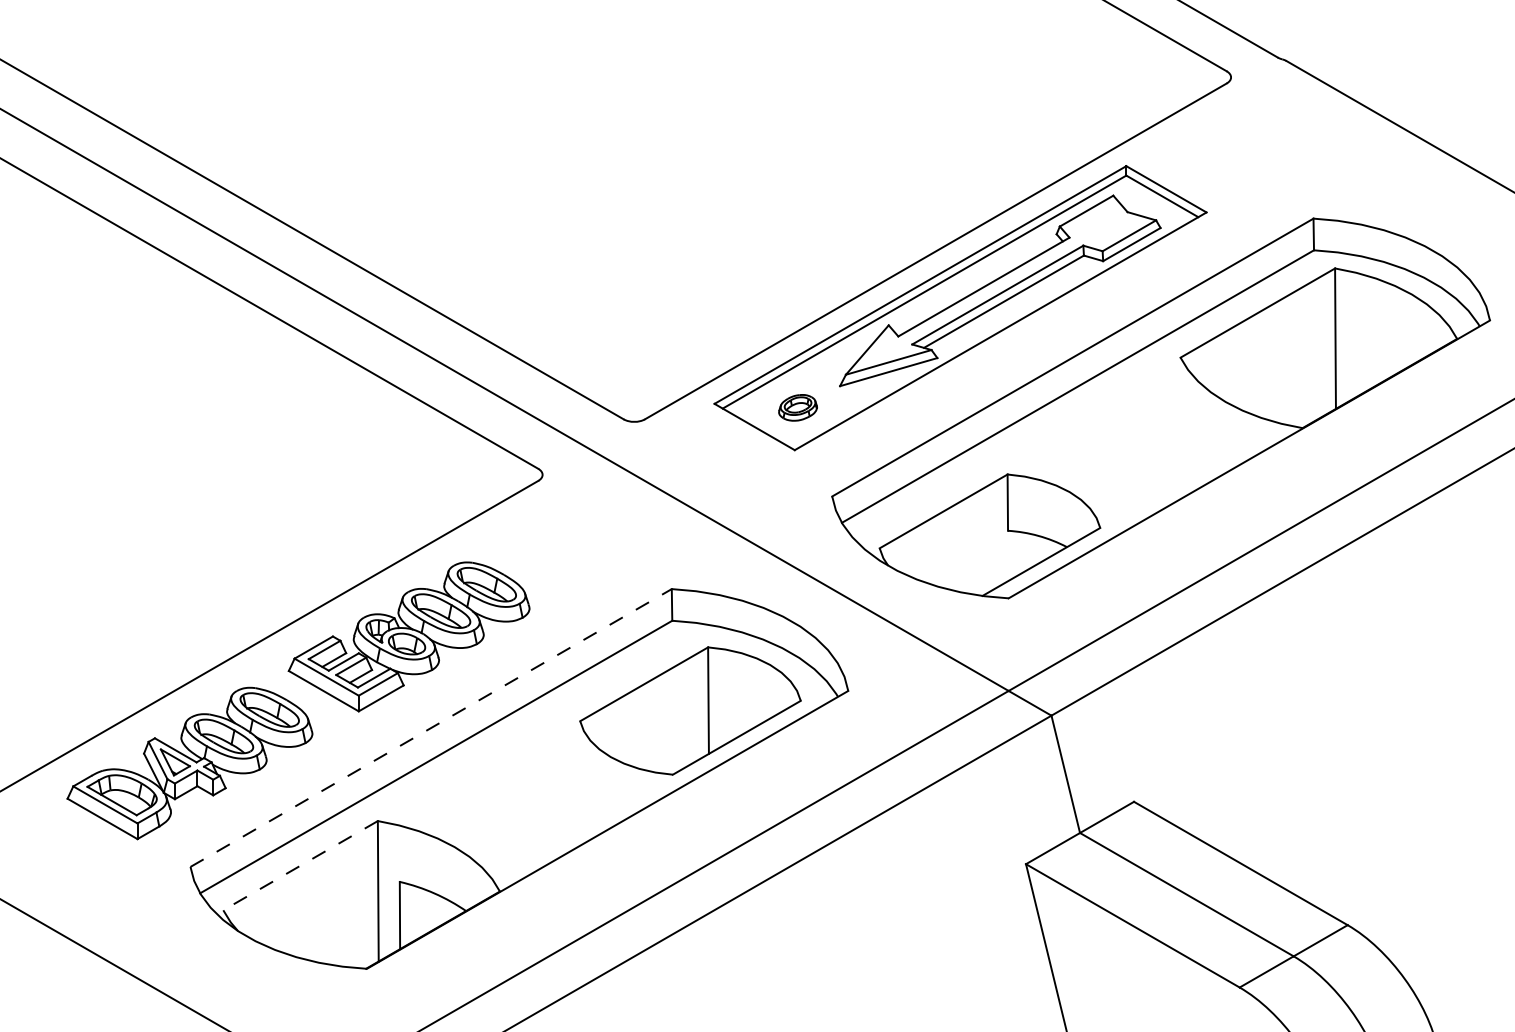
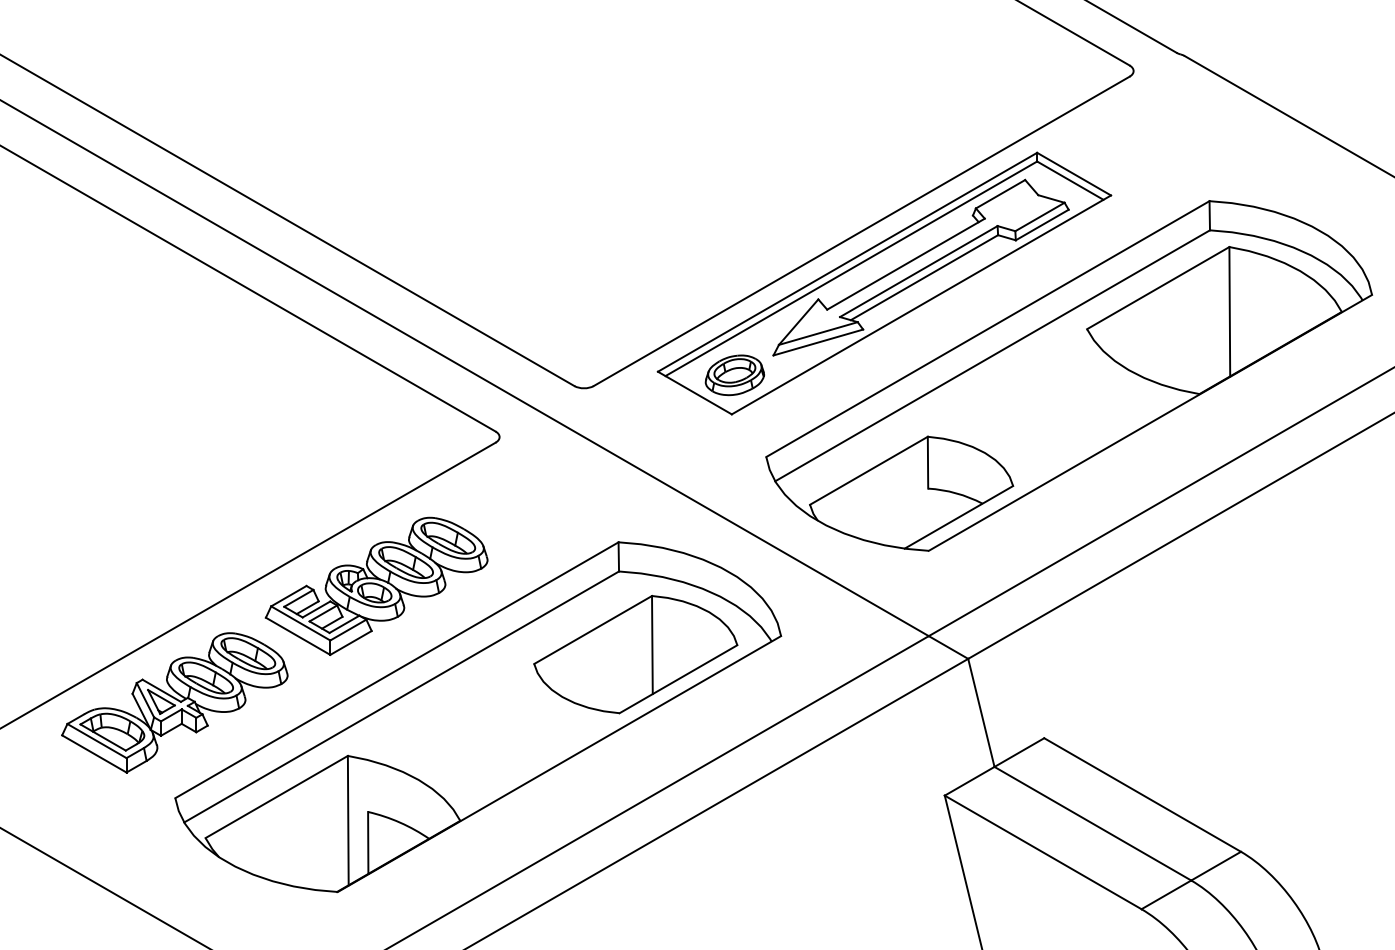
part: (797, 407) -> (734, 375), size x1.67
line: (431, 728) -> (397, 670), dashed -> solid
line: (300, 865) -> (276, 796), dashed -> solid

